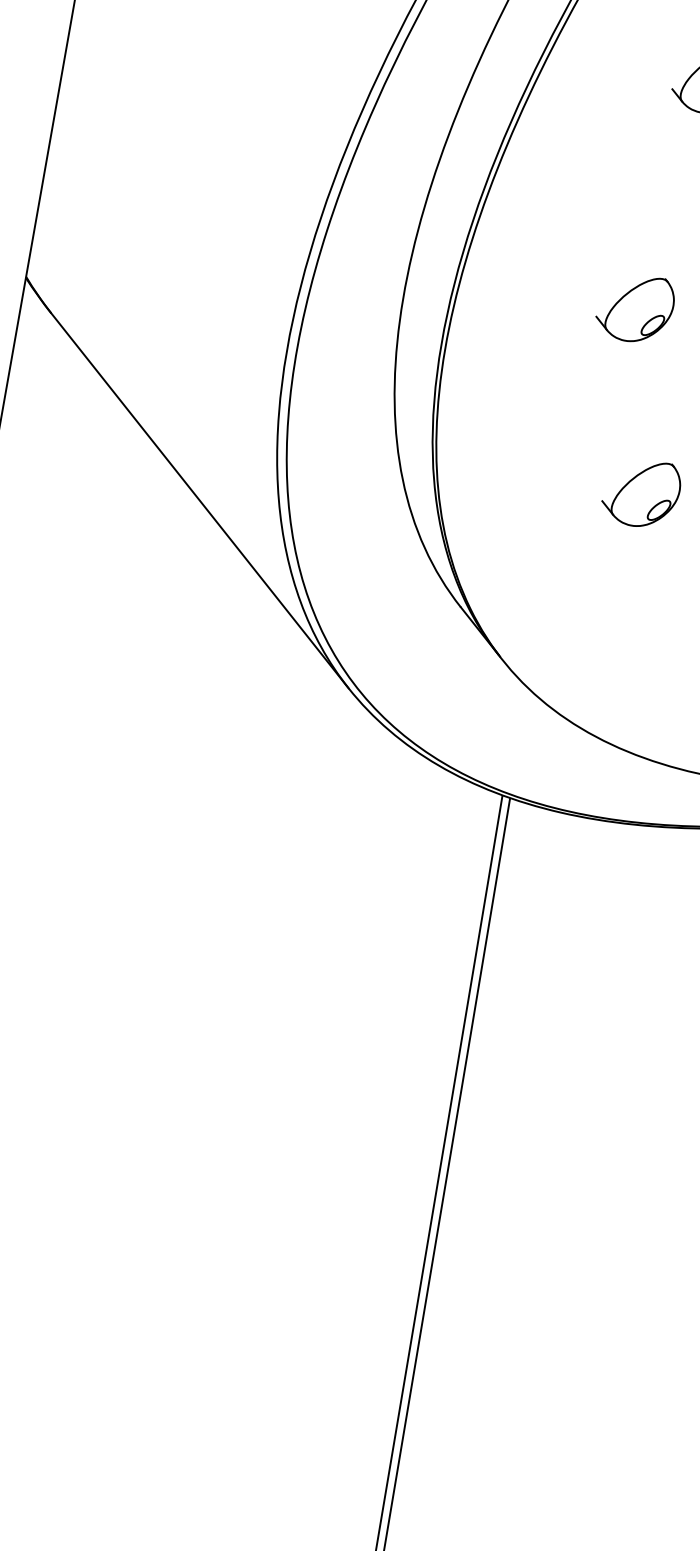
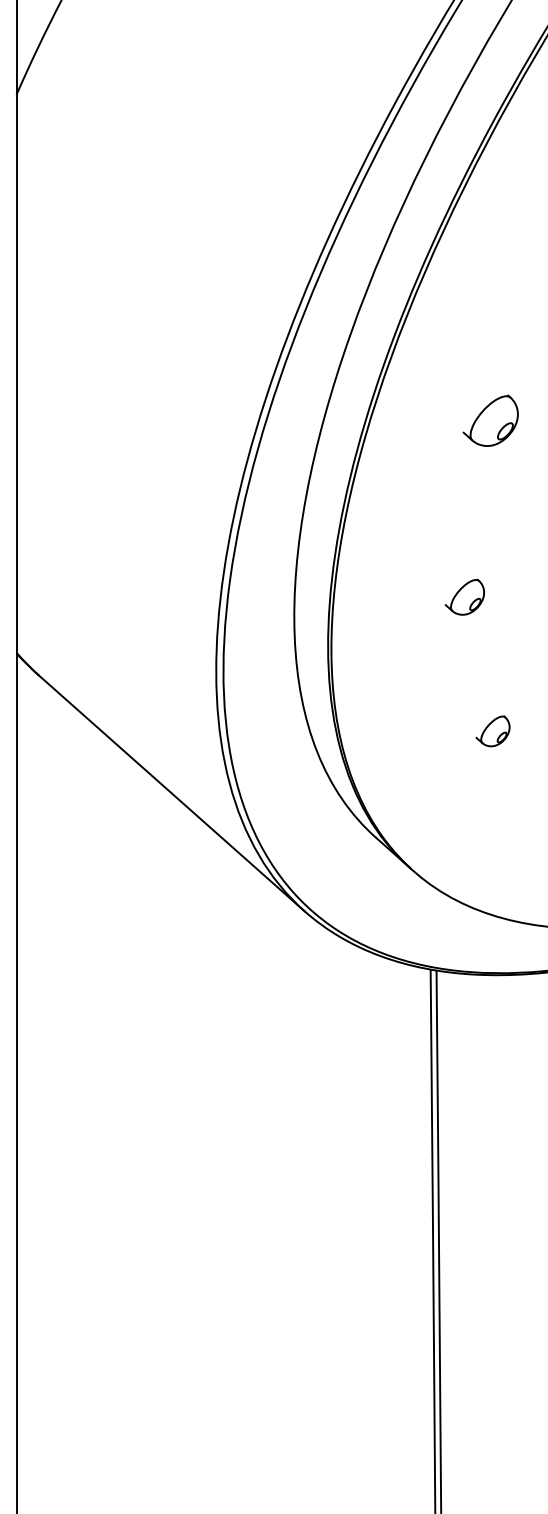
part: (634, 308) -> (464, 597), size x0.7
part: (640, 493) -> (492, 731), size x0.6

